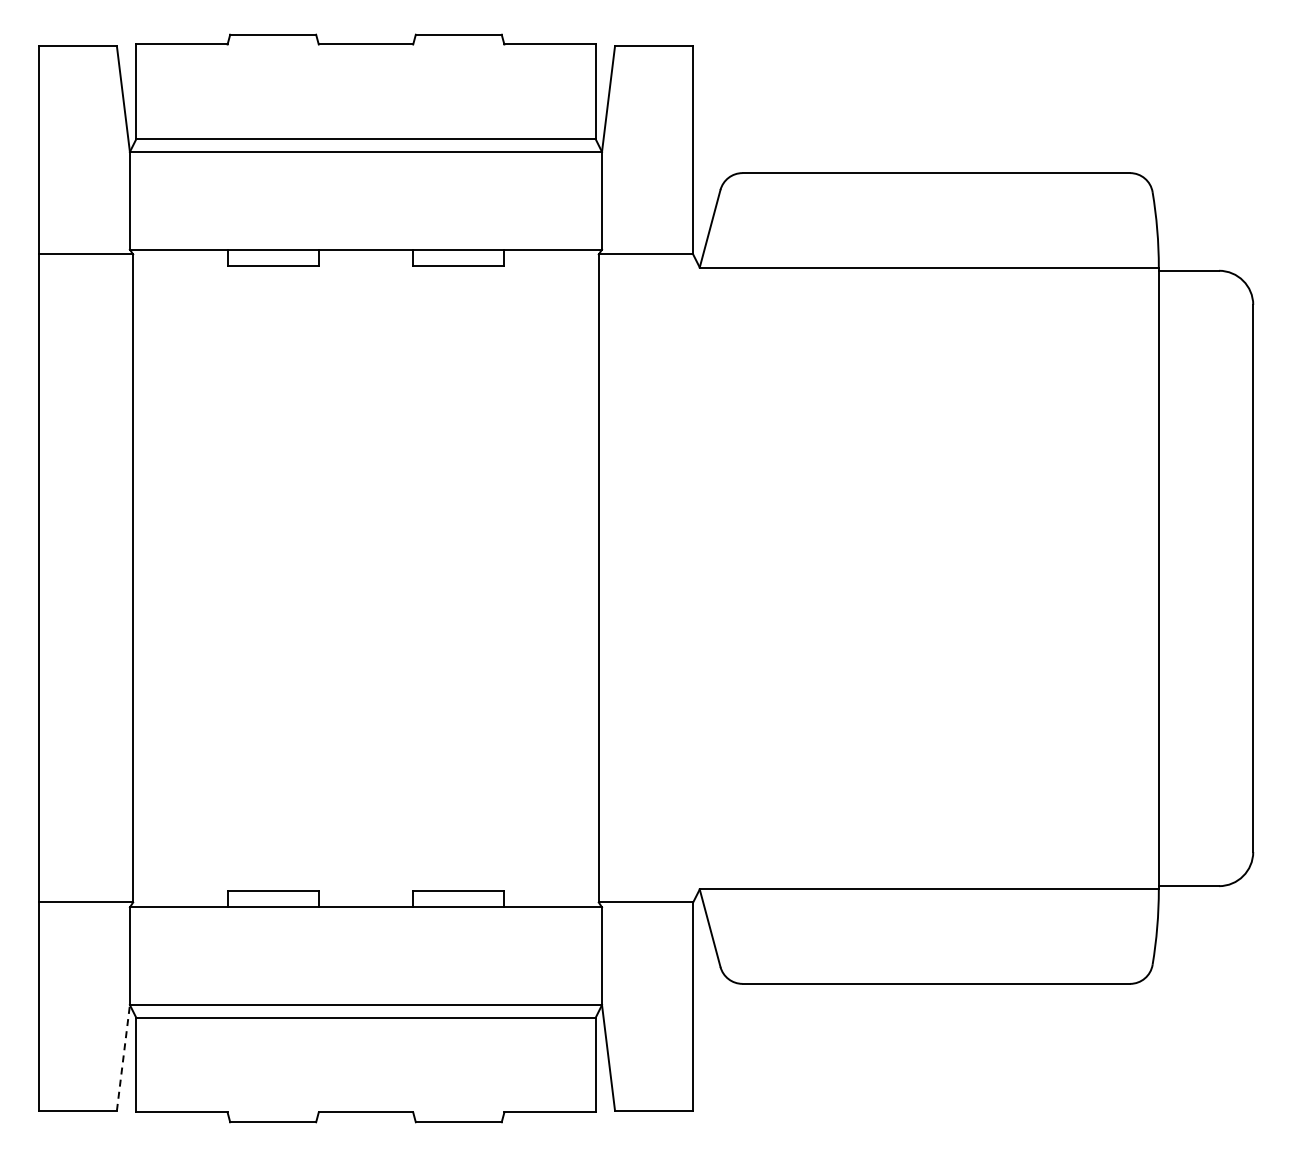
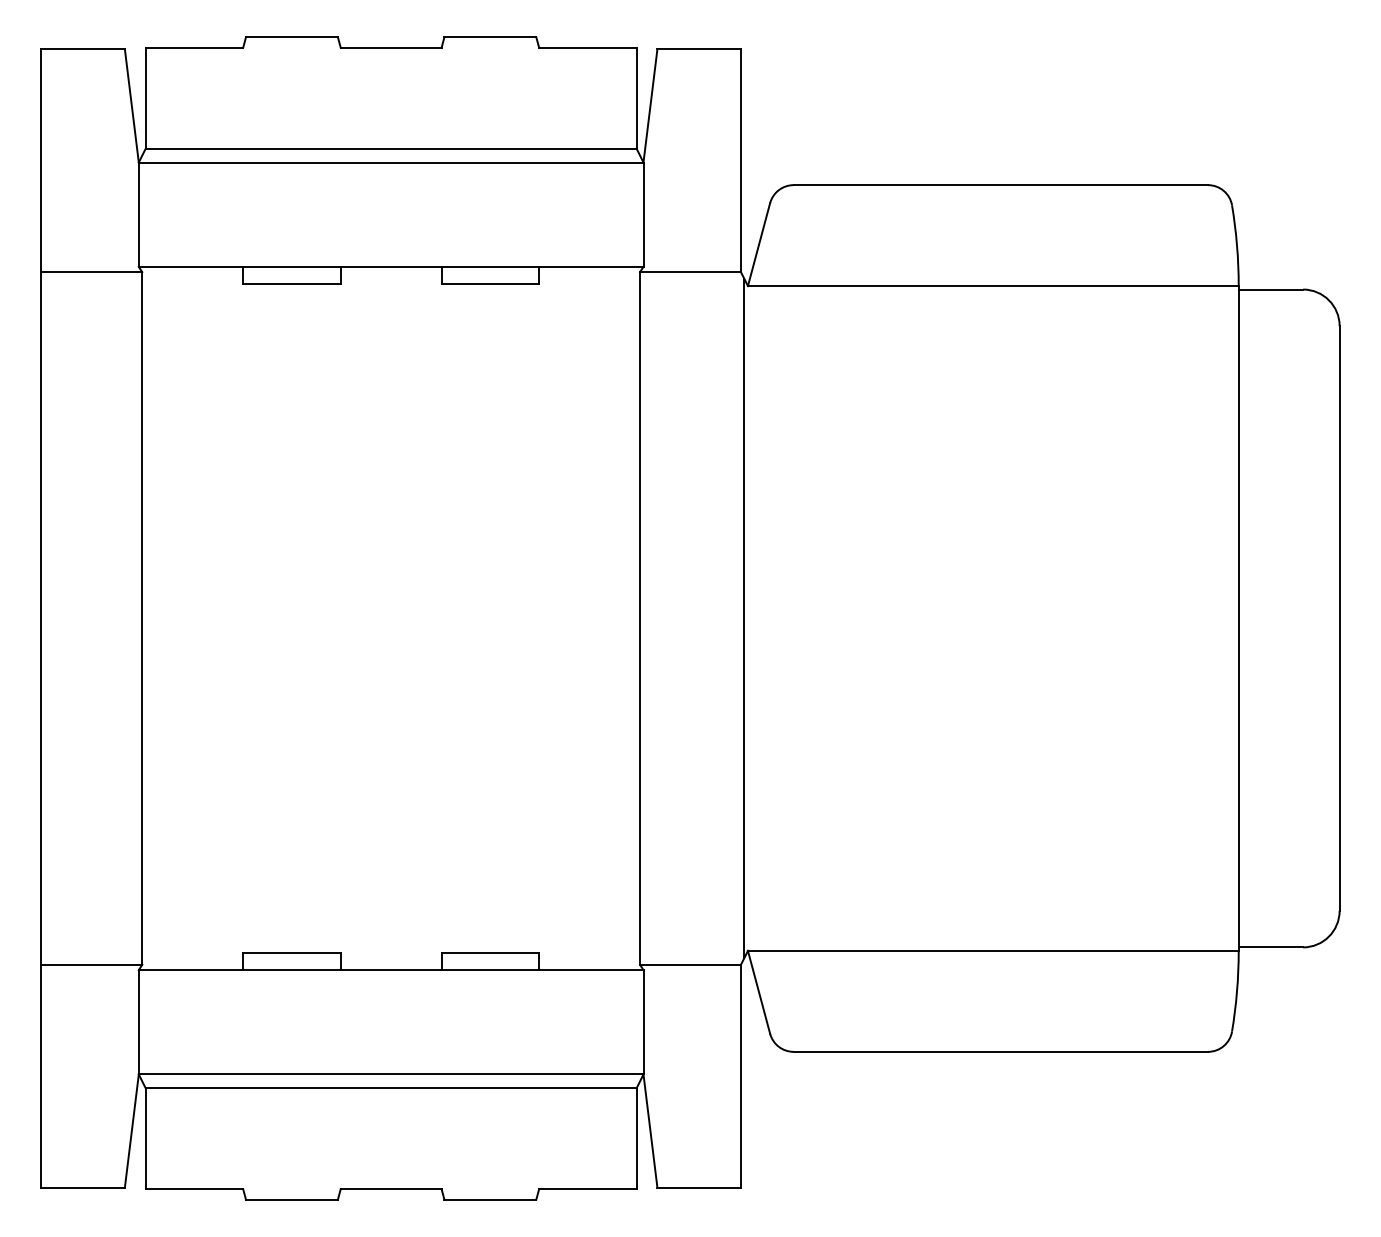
line: (696, 578) -> (744, 618), added
line: (123, 1057) -> (131, 1130), dashed -> solid

